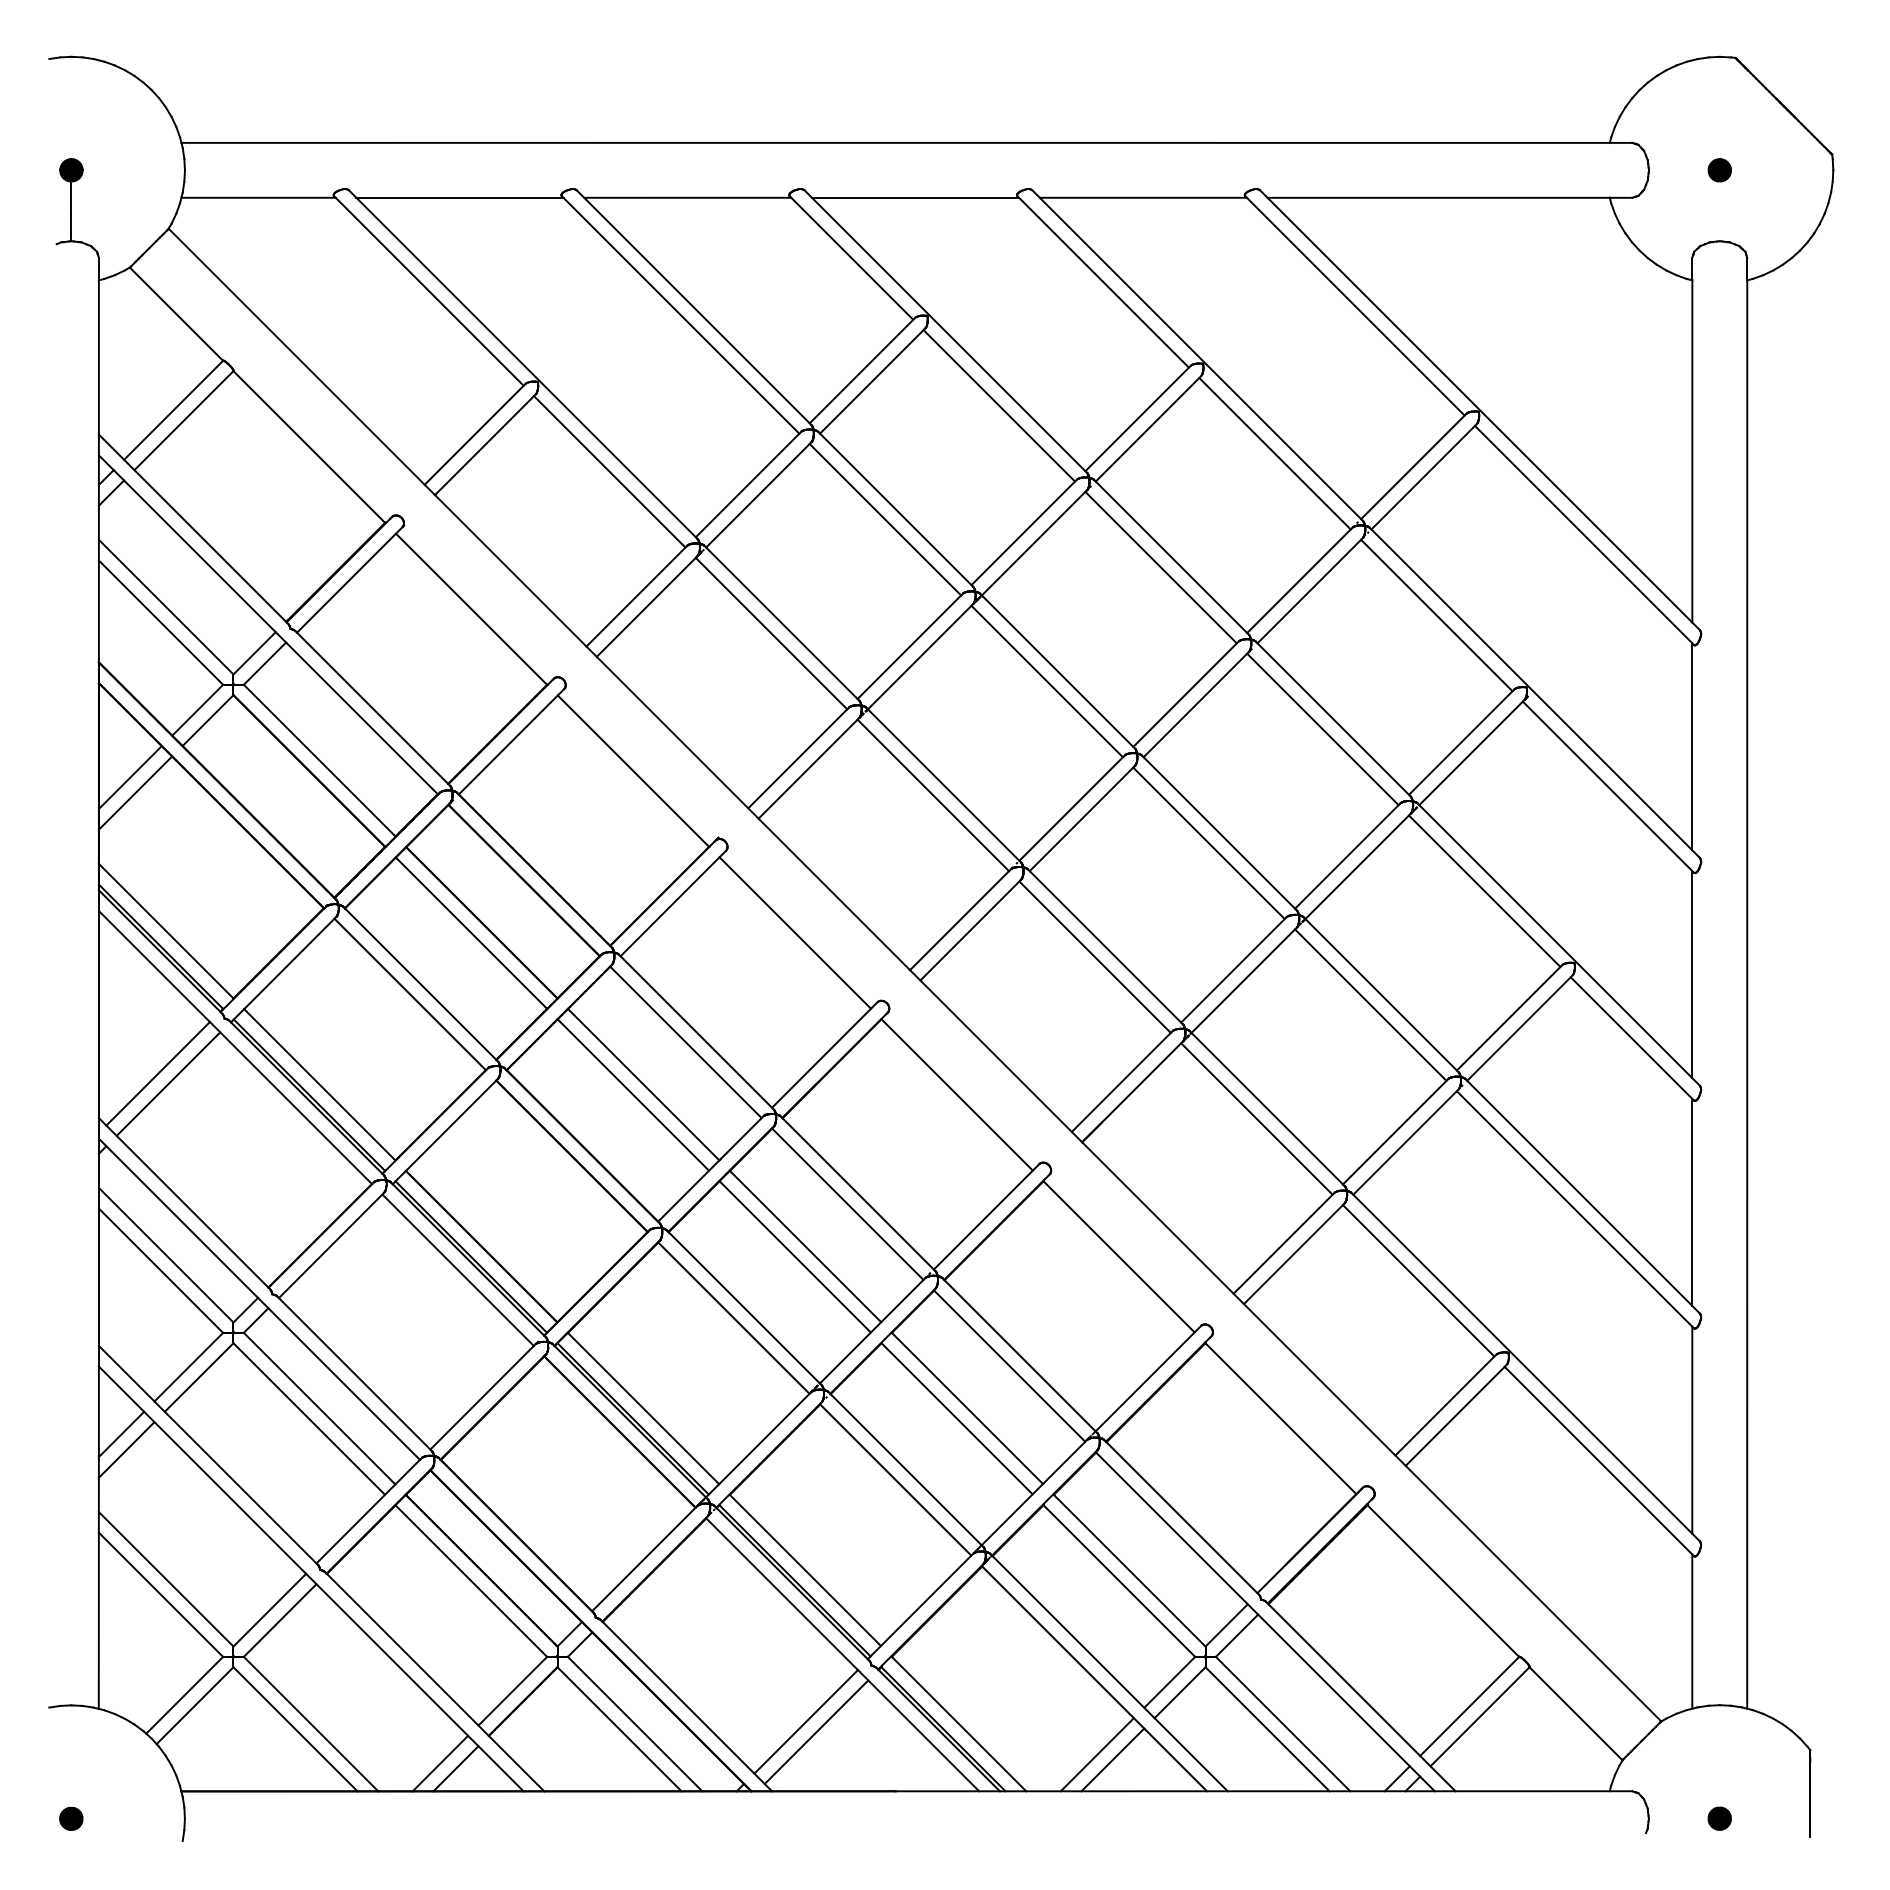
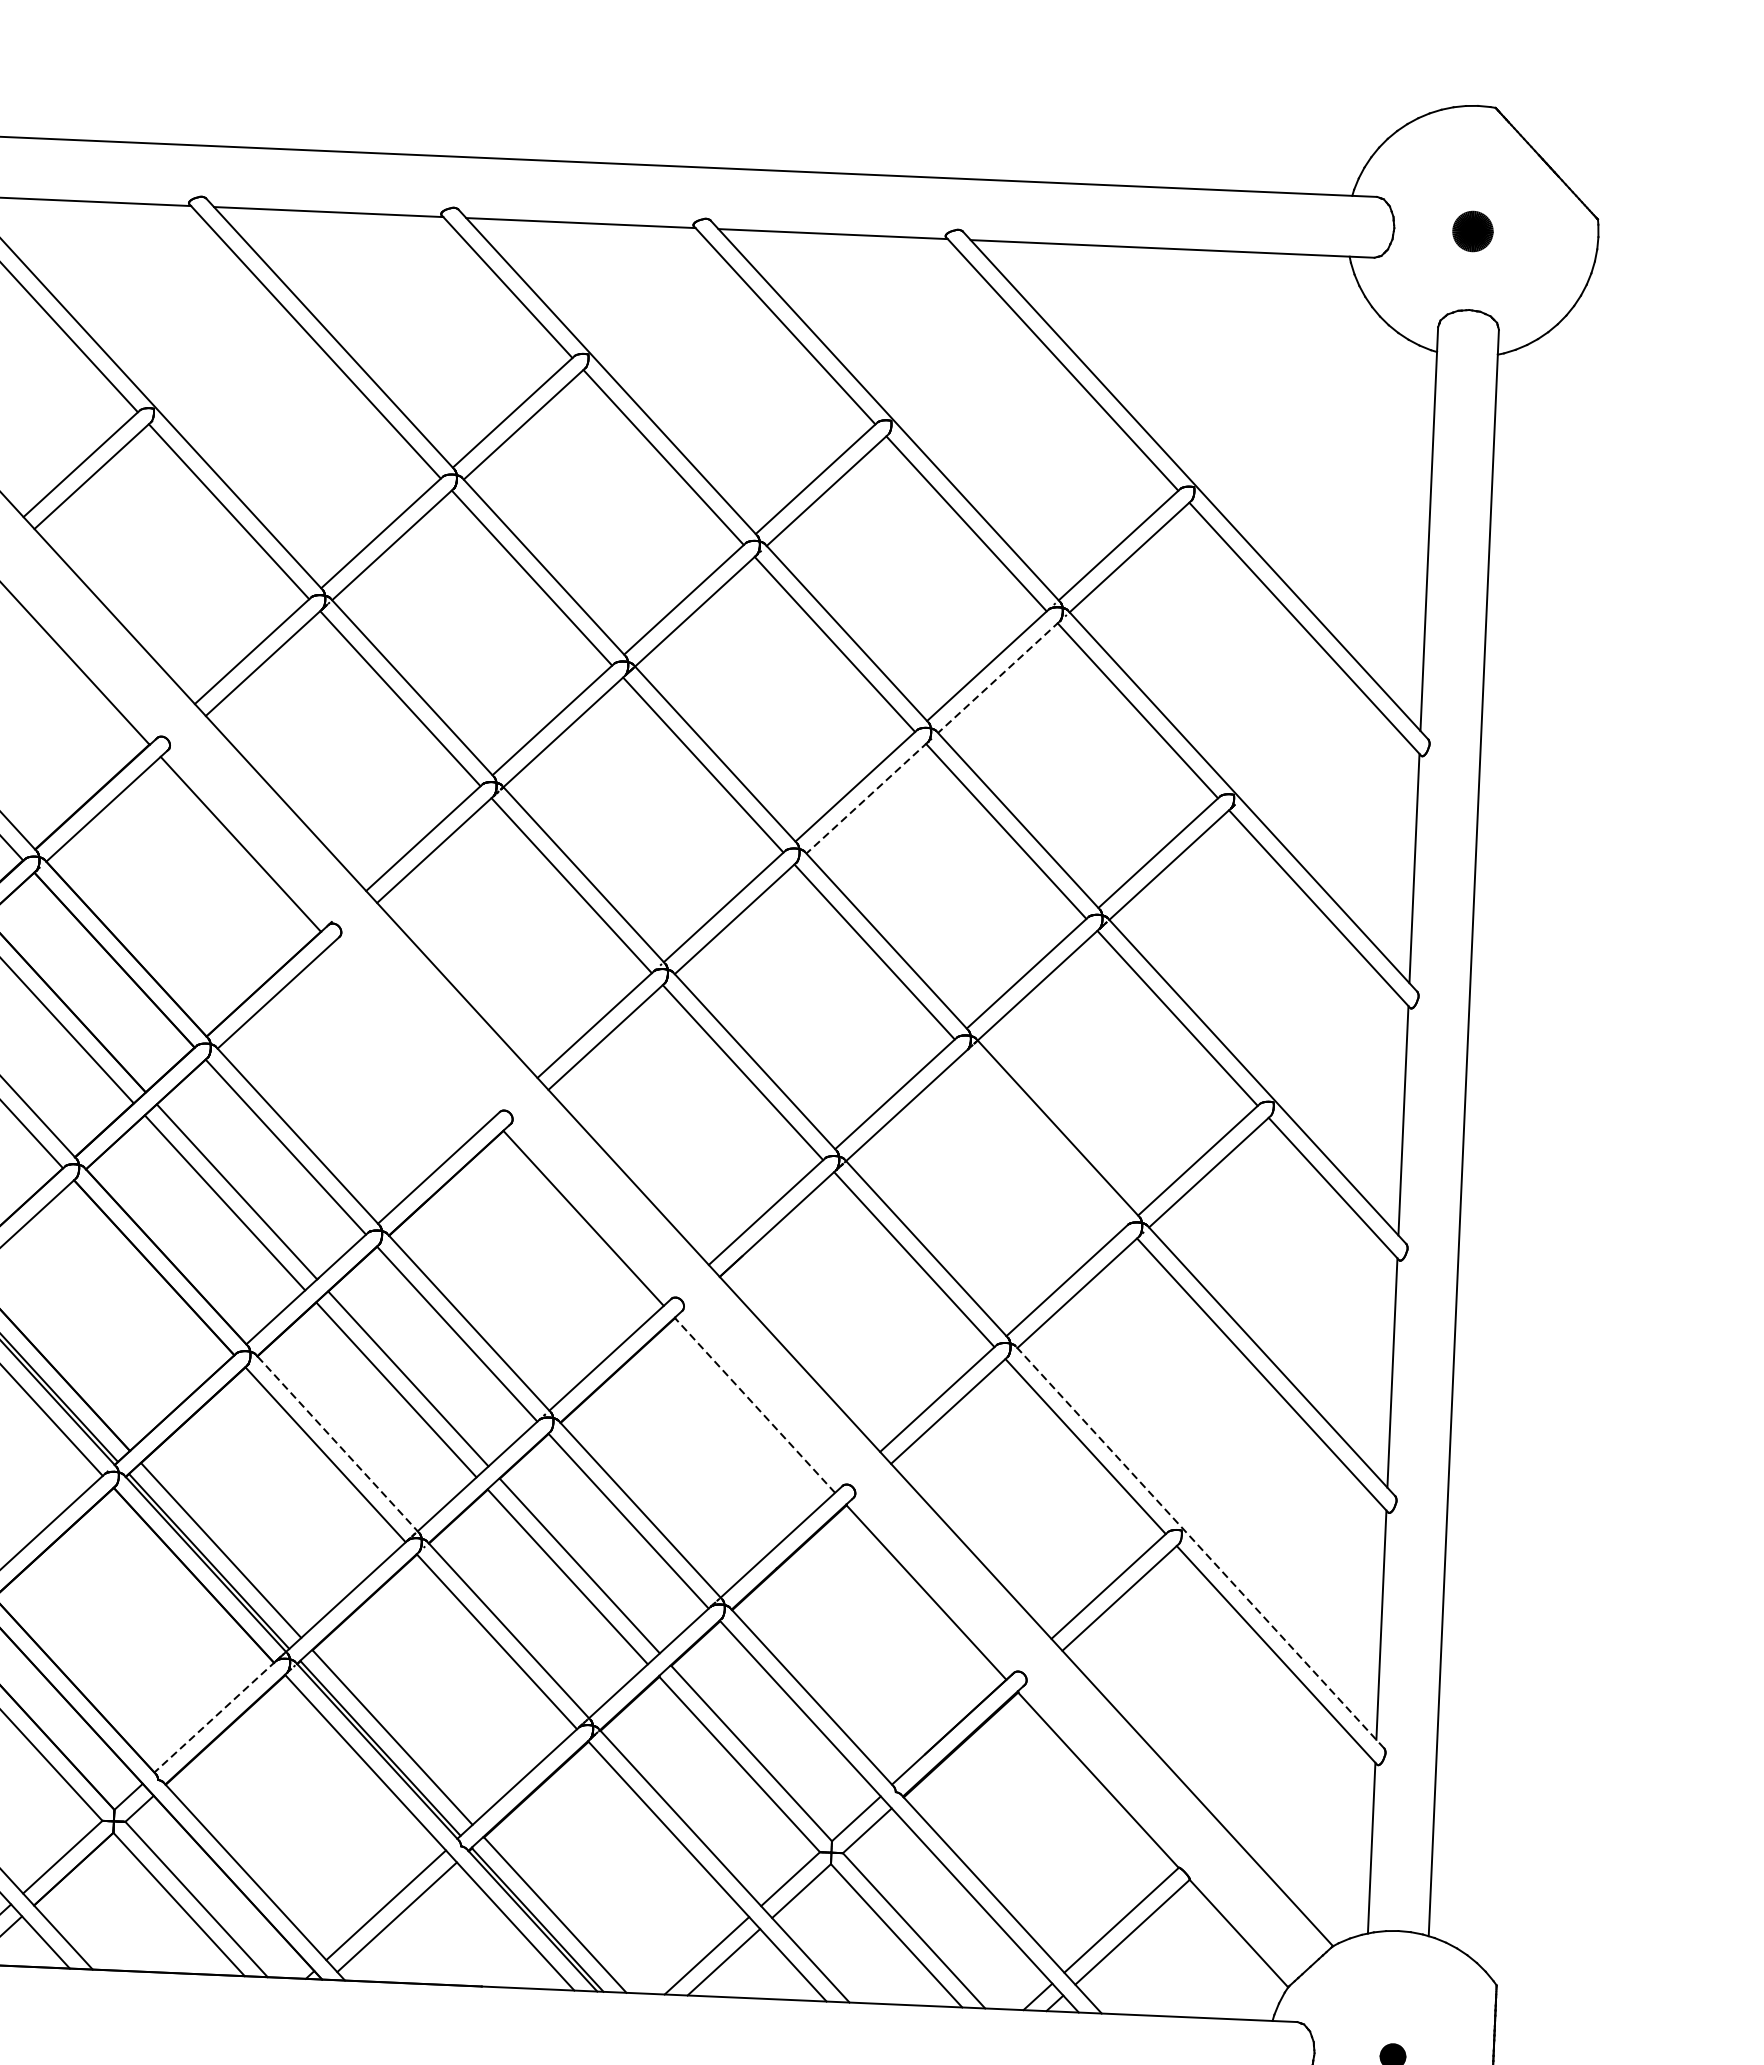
part: (1719, 170) -> (1472, 231), size x1.6
line: (1309, 591) -> (998, 678), solid -> dashed
line: (1195, 705) -> (866, 798), solid -> dashed
line: (795, 932) -> (412, 1030), removed
line: (1370, 1004) -> (1045, 1138), removed
line: (1119, 1256) -> (755, 1405), solid -> dashed
line: (744, 1308) -> (337, 1444), solid -> dashed
line: (1525, 1366) -> (1199, 1546), solid -> dashed
line: (644, 1559) -> (214, 1717), solid -> dashed

